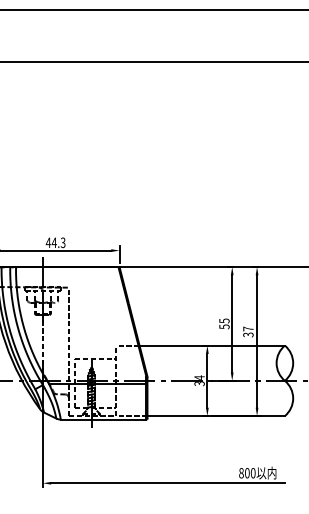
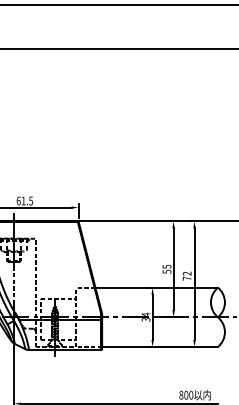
text: (55, 242) -> (24, 200), 44.3 -> 61.5
text: (248, 331) -> (187, 275), 37 -> 72

